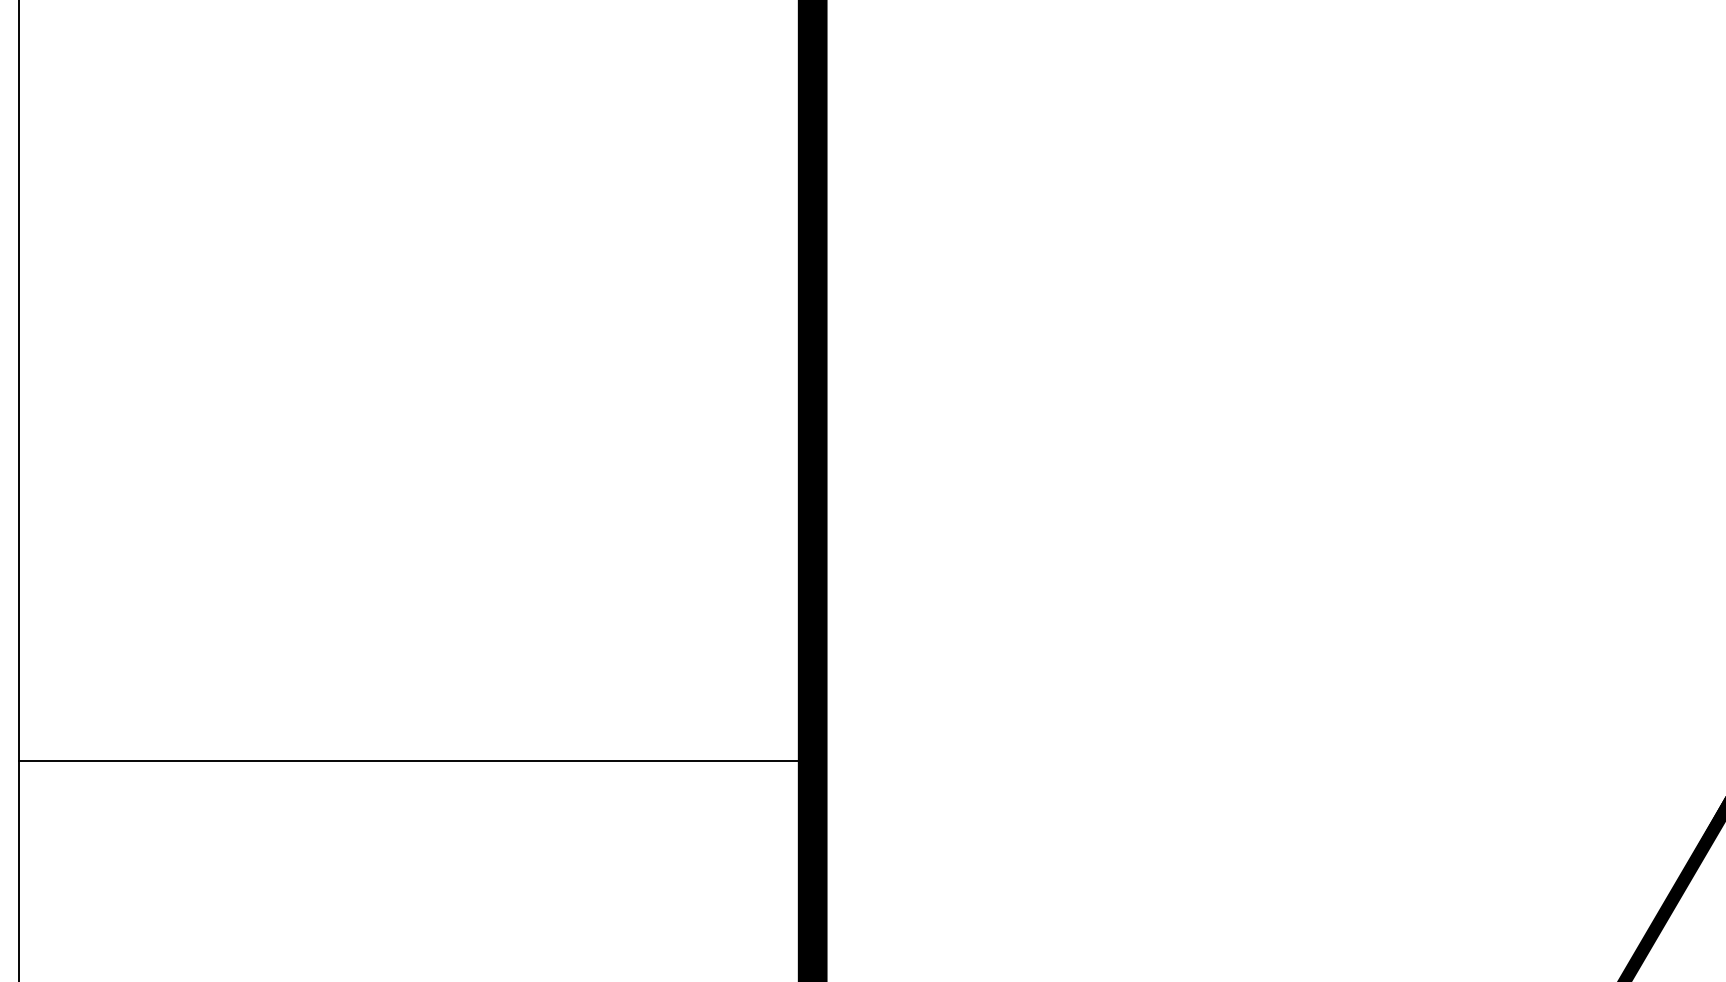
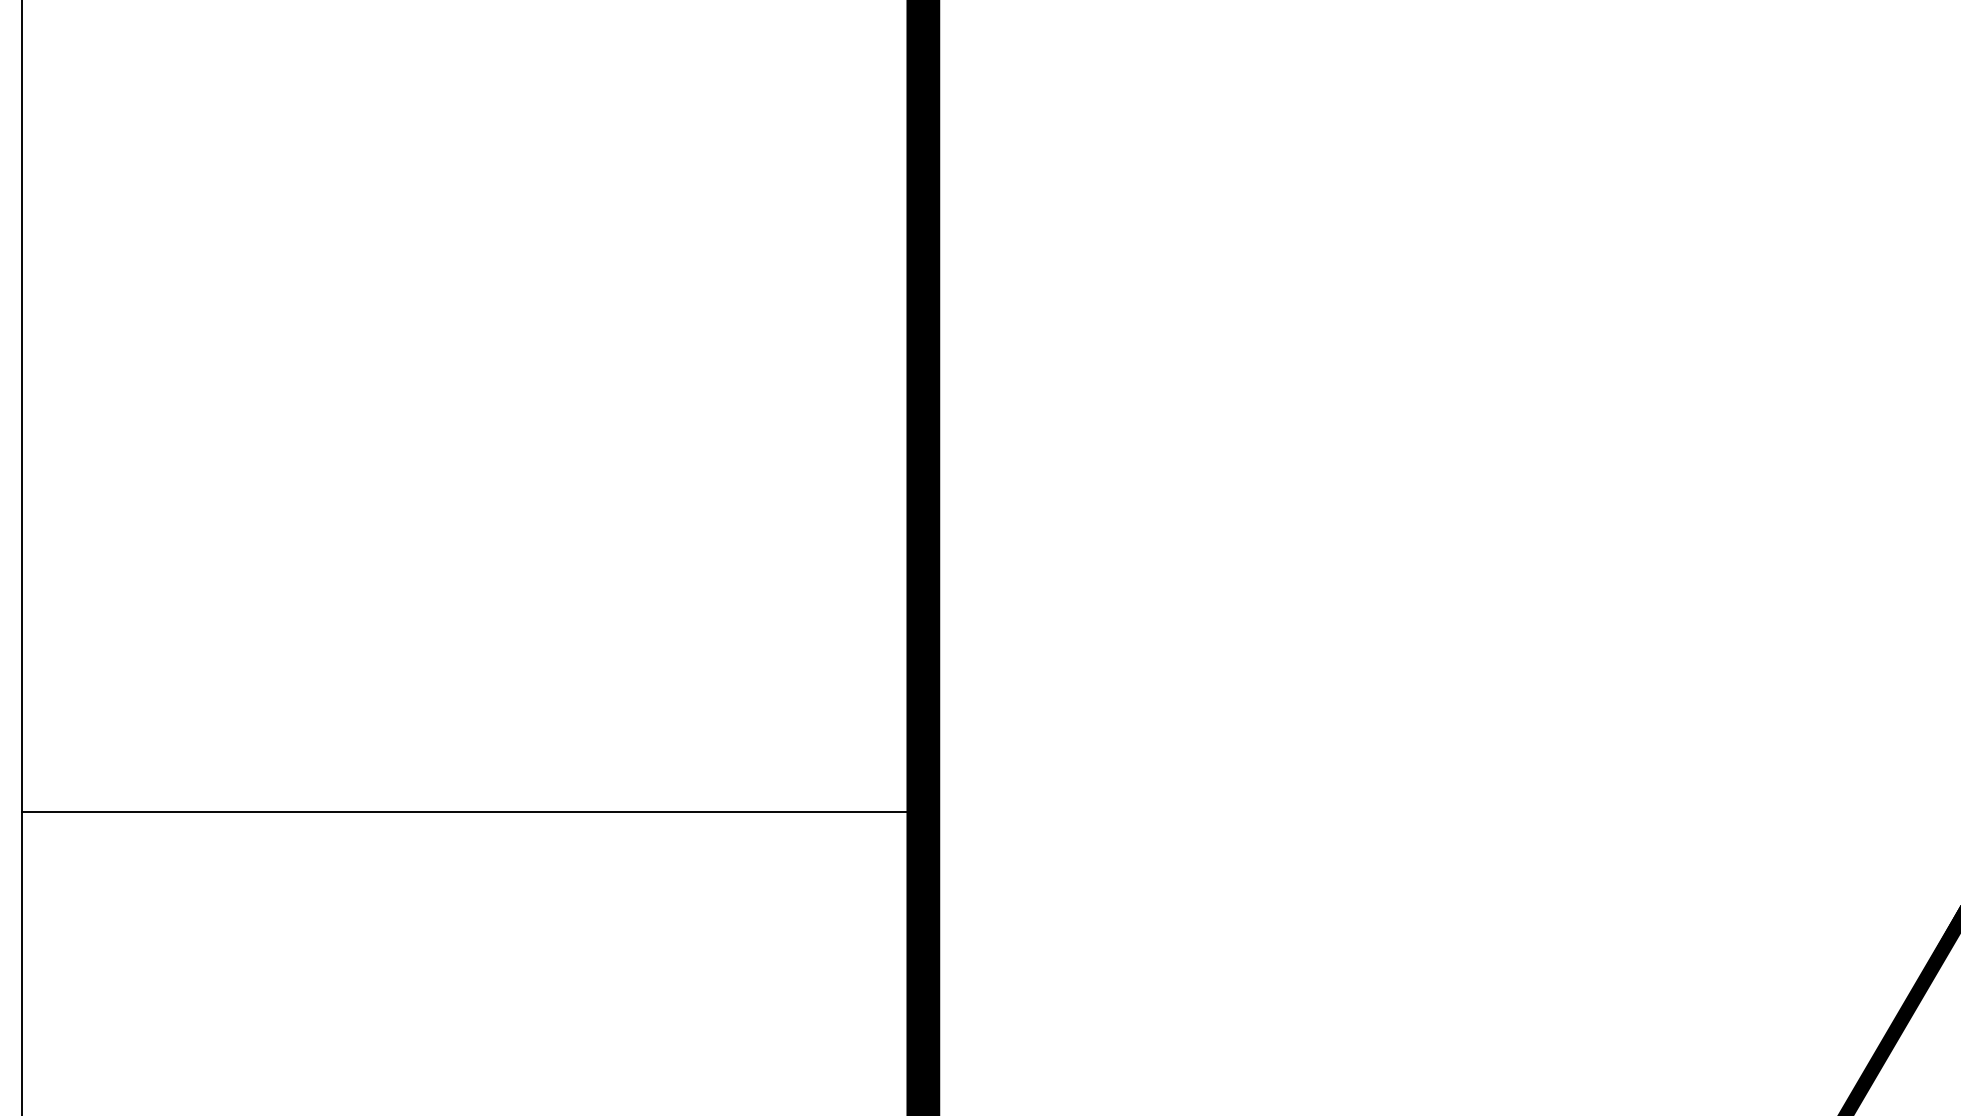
line: (415, 761) -> (472, 811), moved

